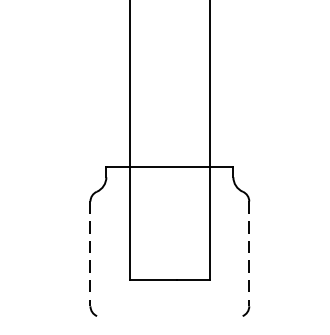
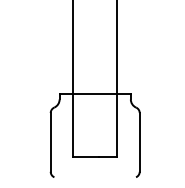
line: (90, 254) -> (50, 142), dashed -> solid
line: (248, 254) -> (139, 142), dashed -> solid

